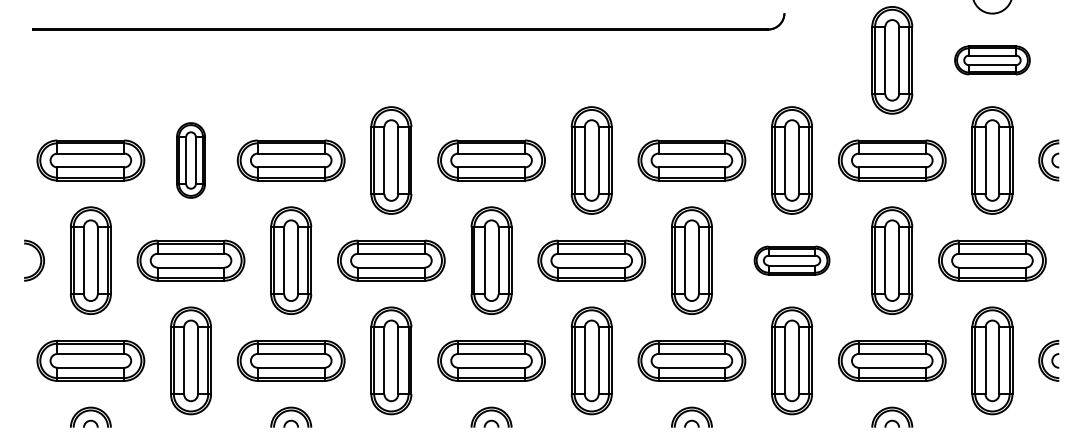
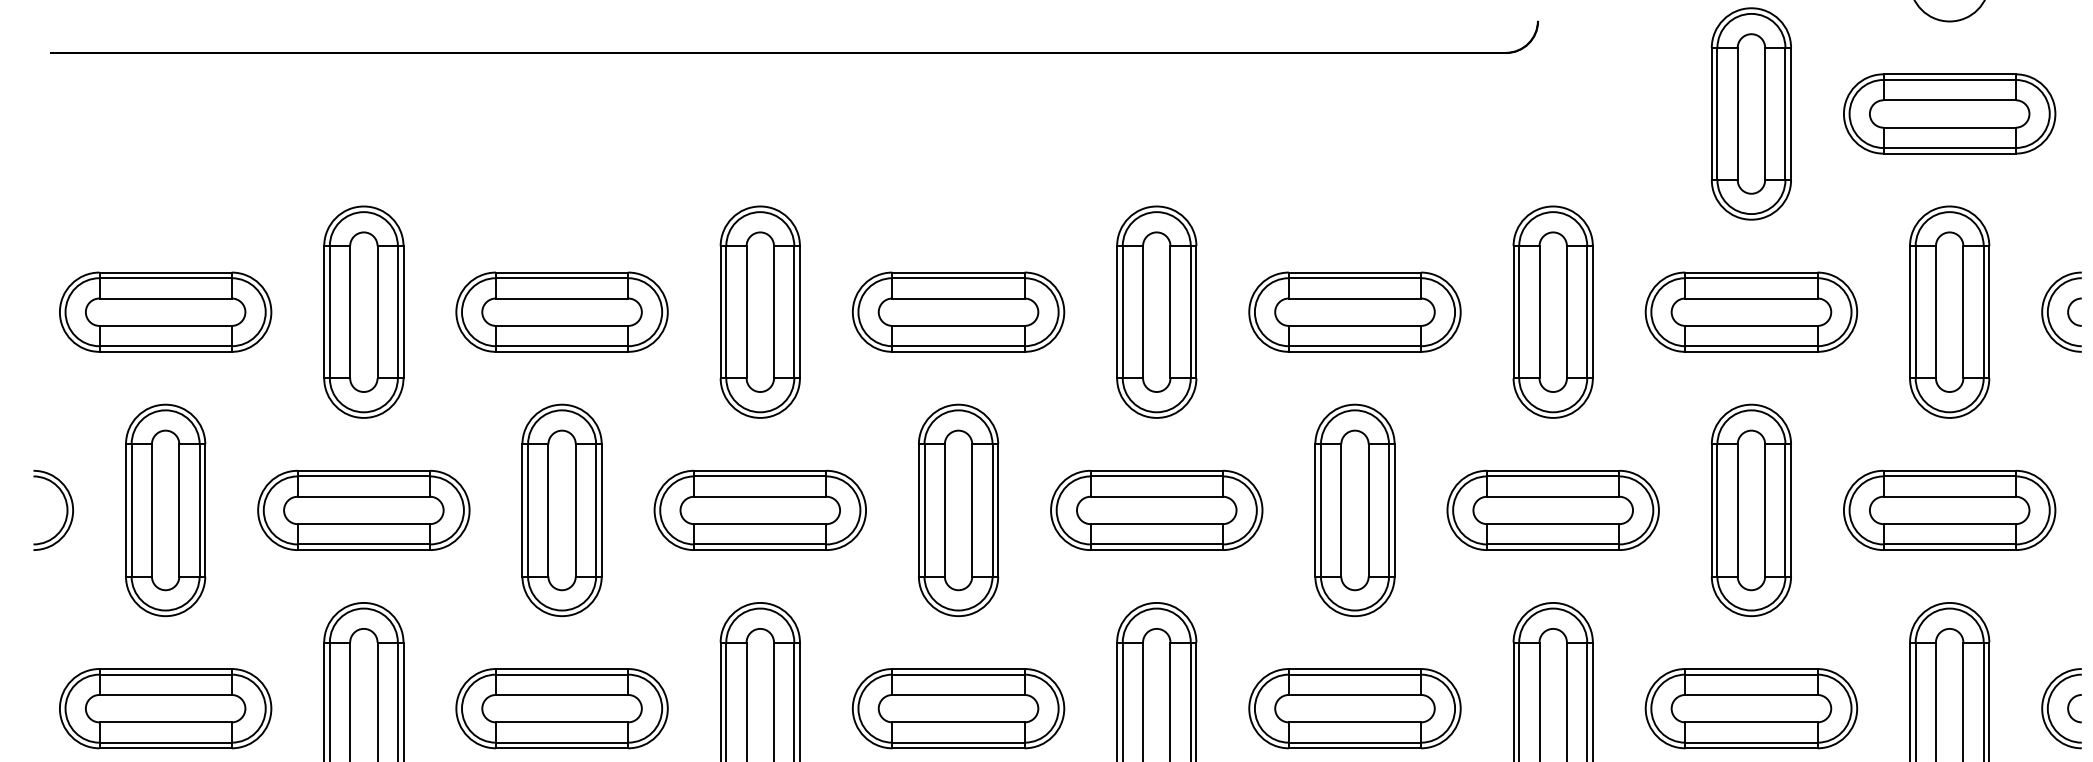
part: (992, 60) -> (1949, 114), size x1.43
part: (190, 160) -> (362, 312), size x1.43
part: (791, 260) -> (1552, 510), size x1.43

